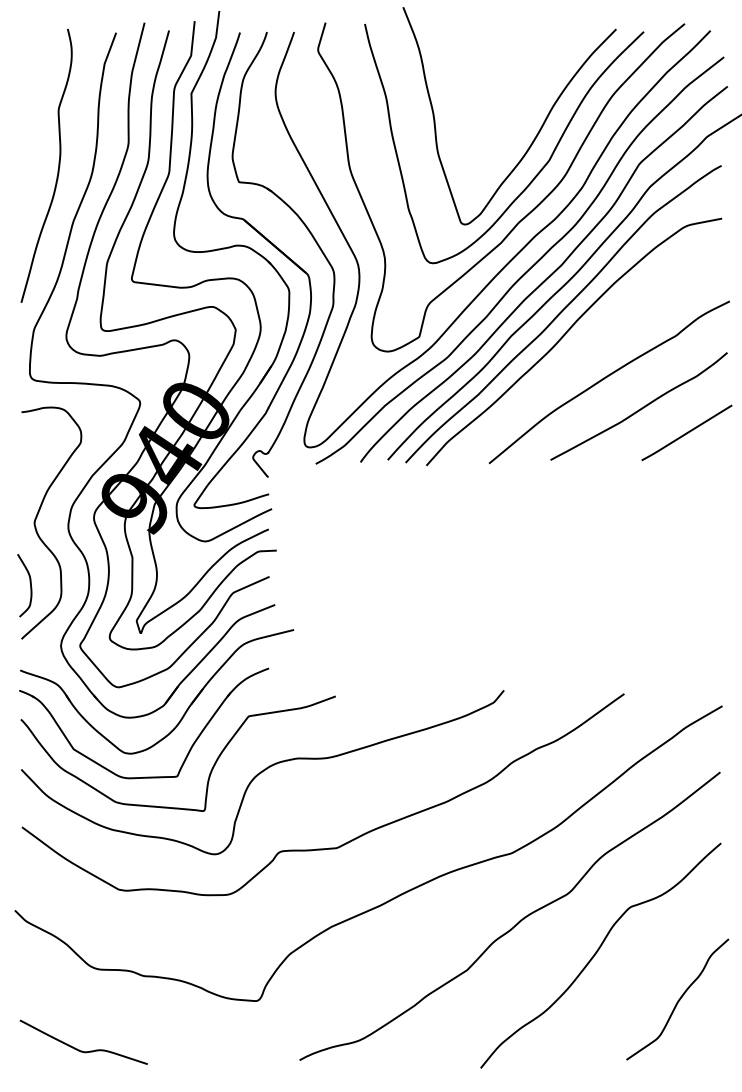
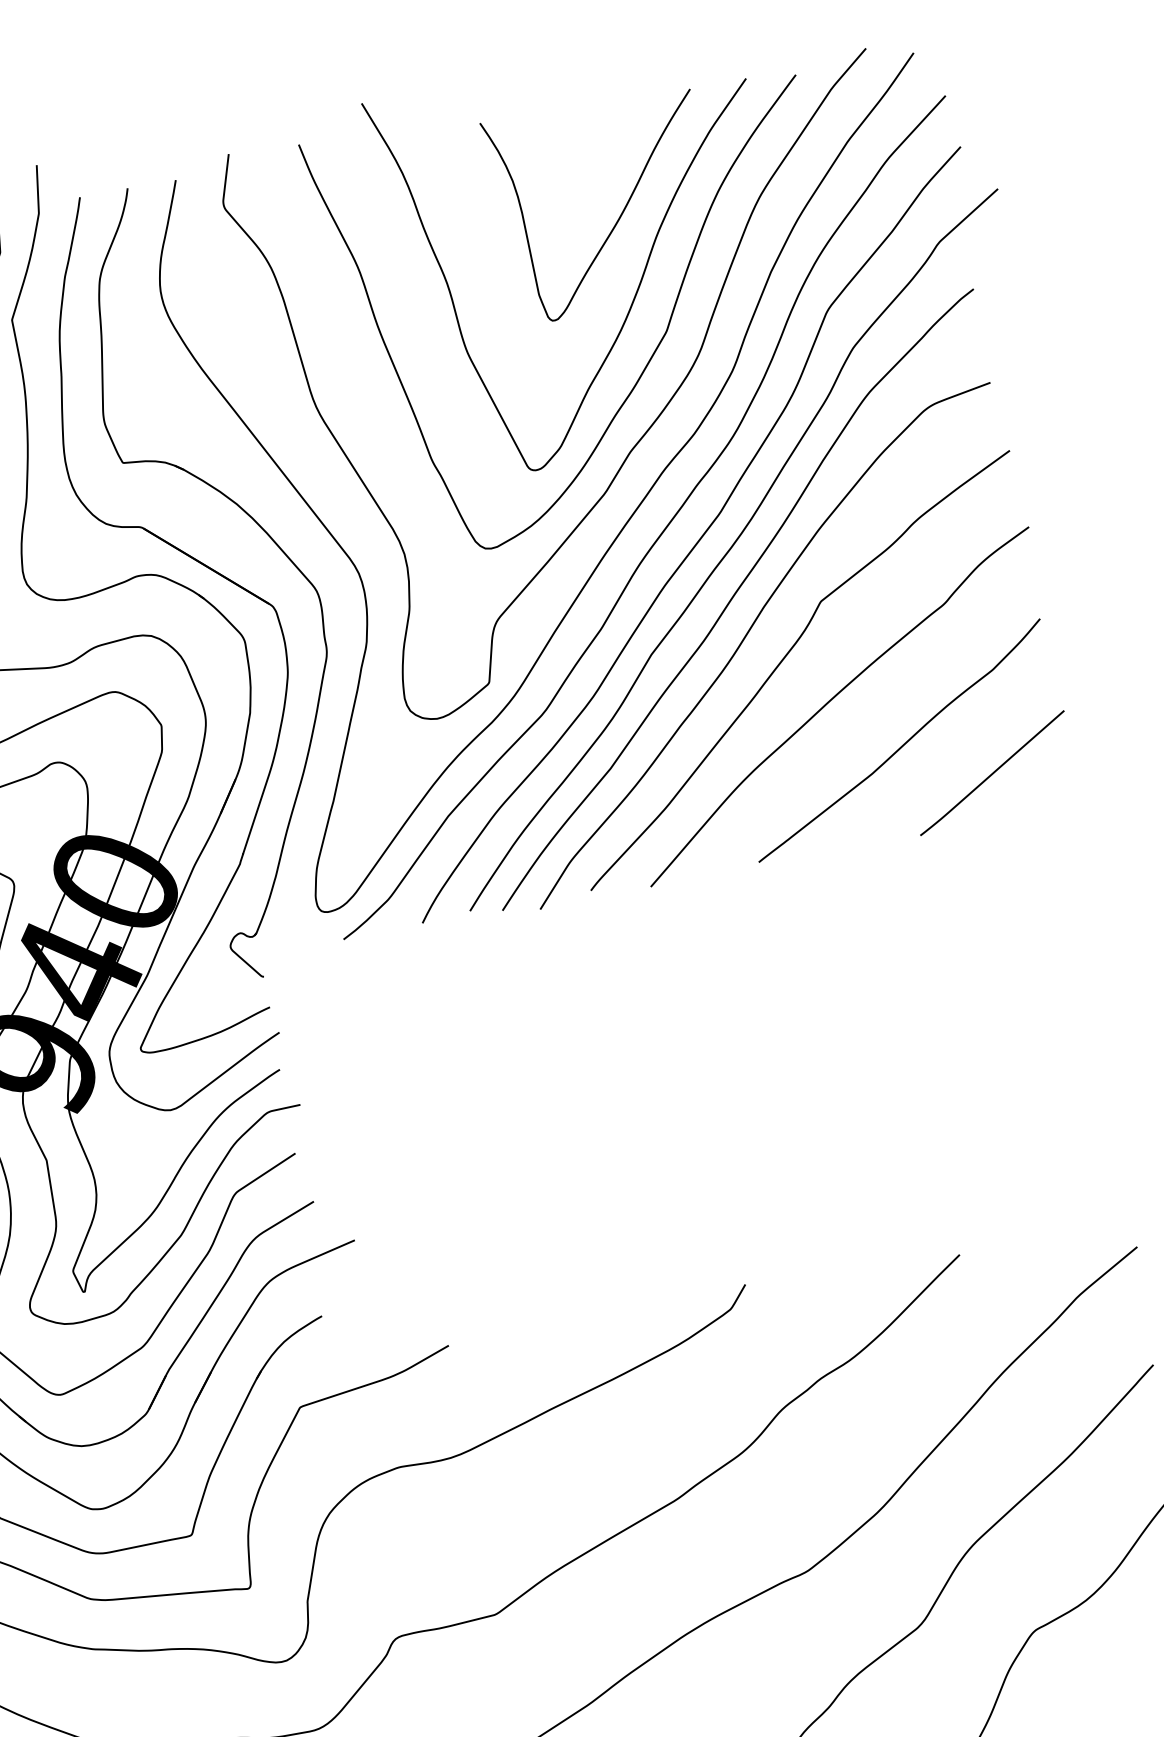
curve: (534, 91) -> (619, 213), added
curve: (586, 349) -> (789, 655), added

